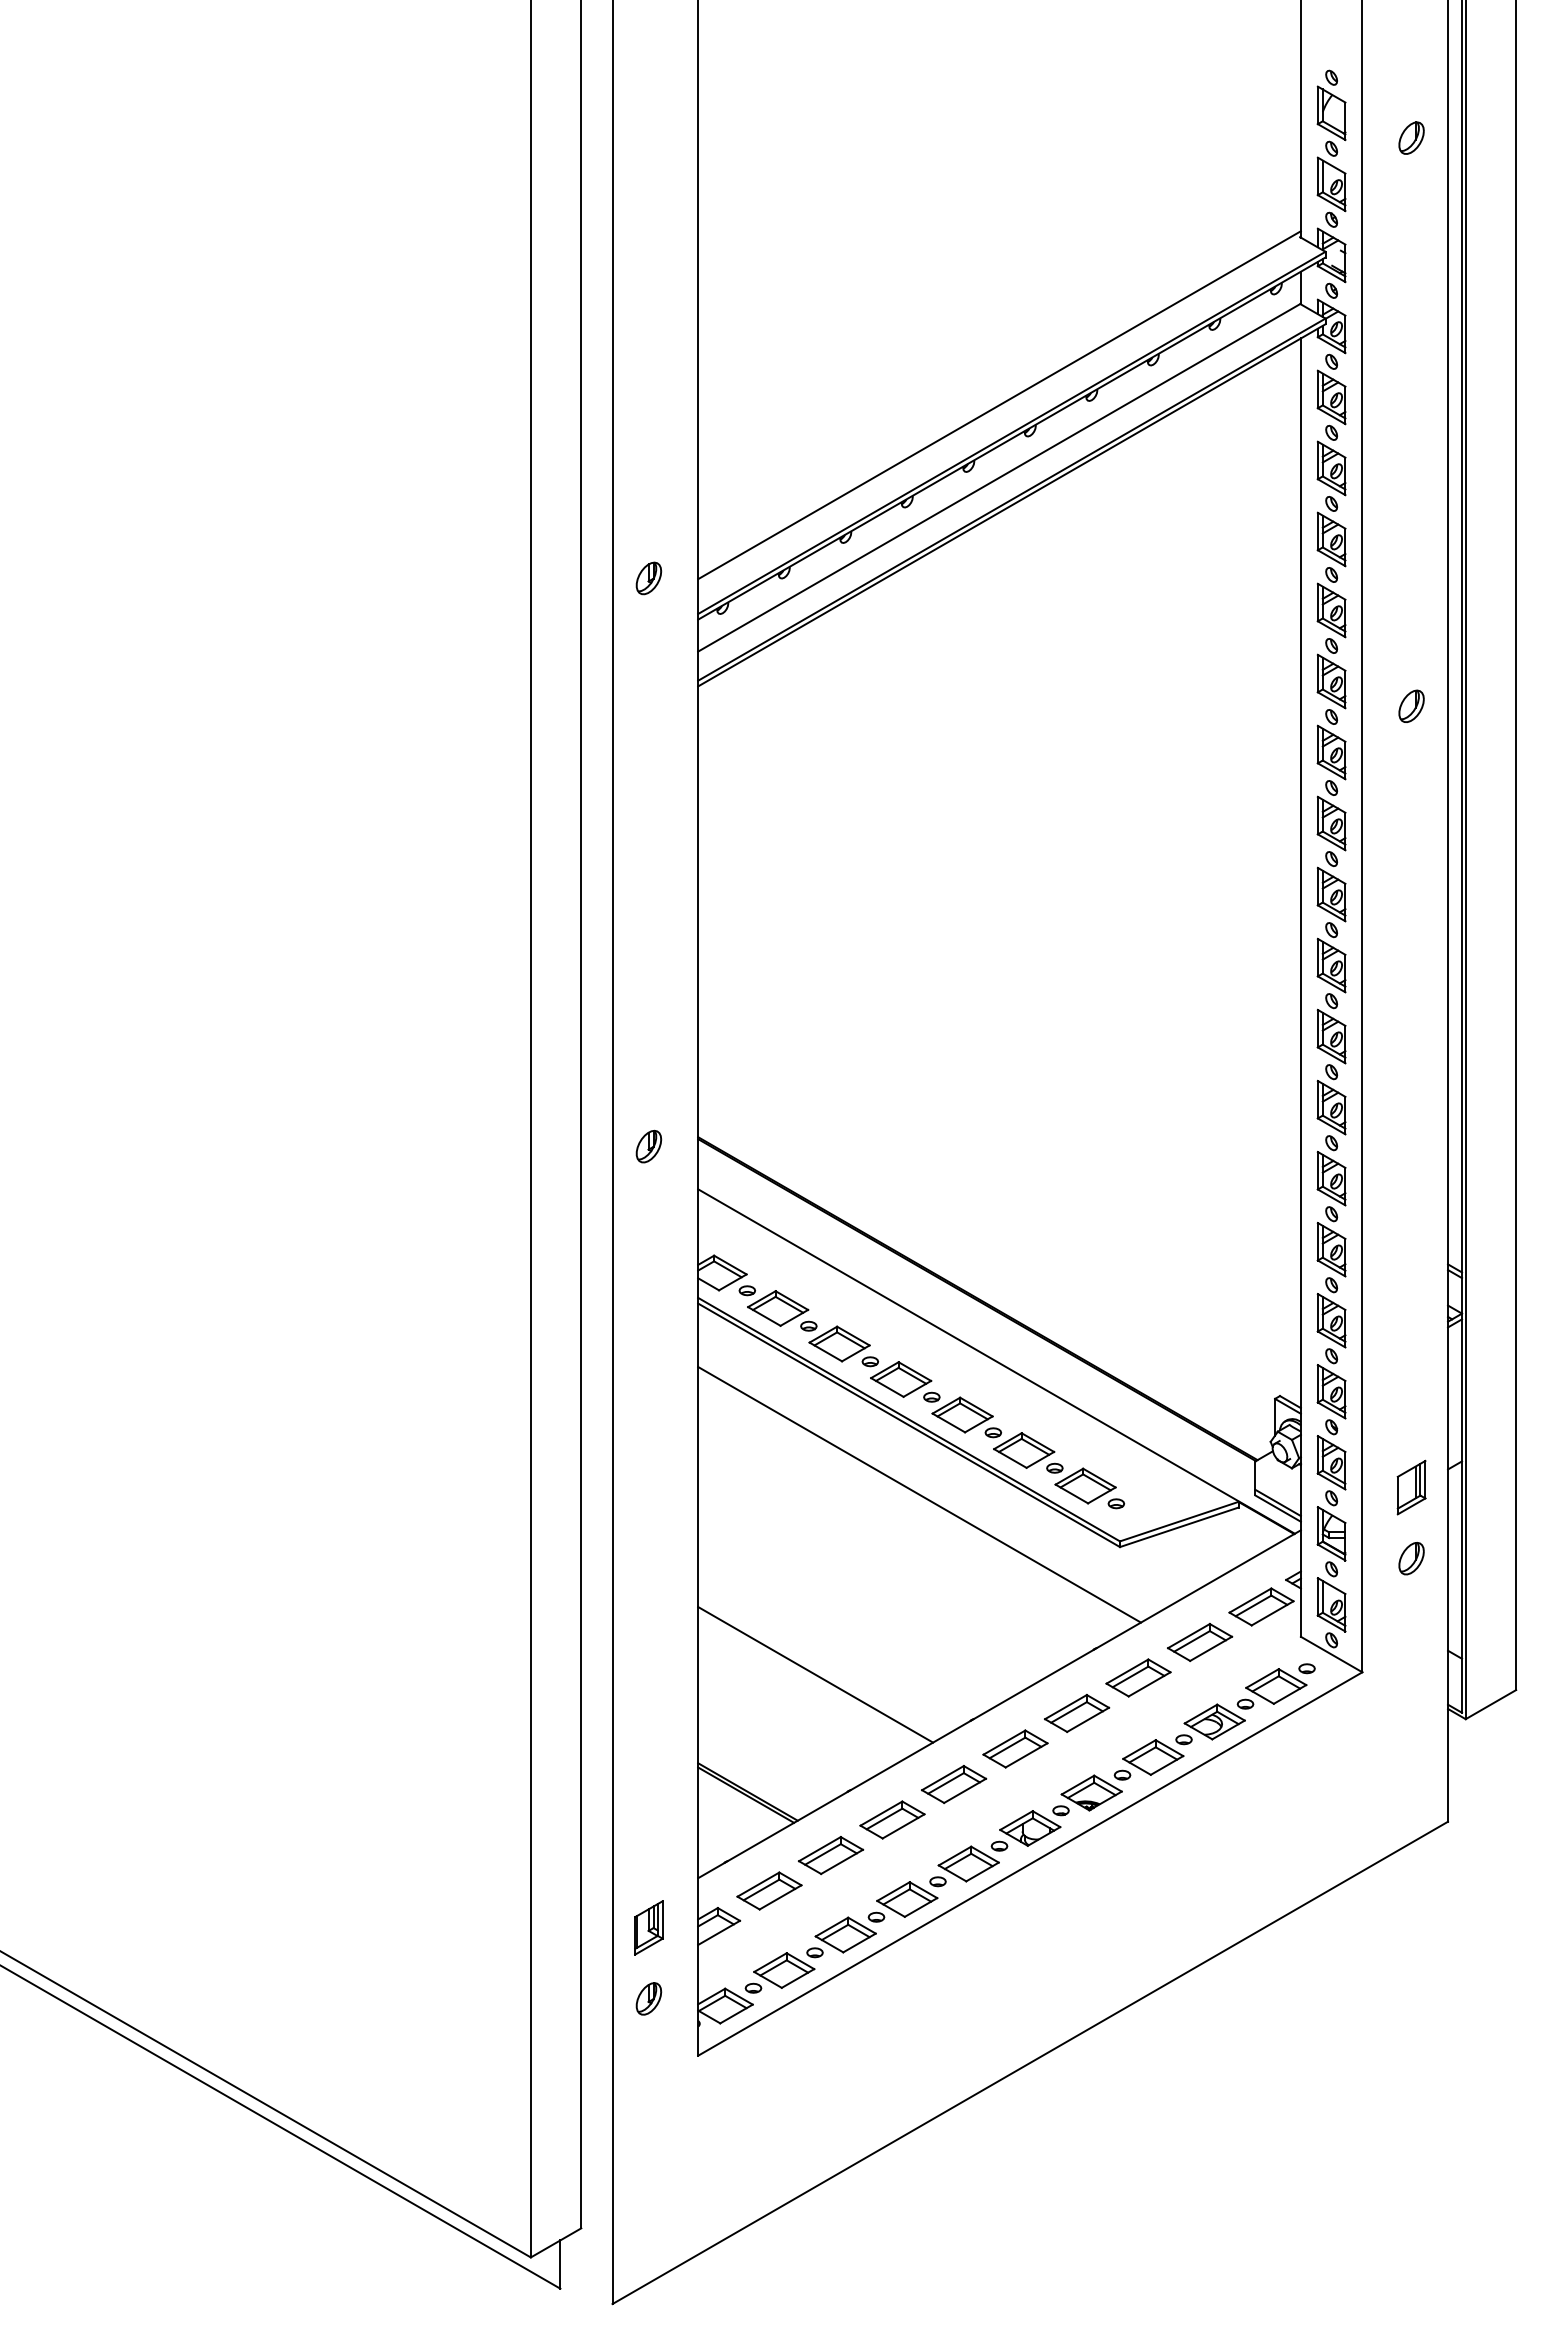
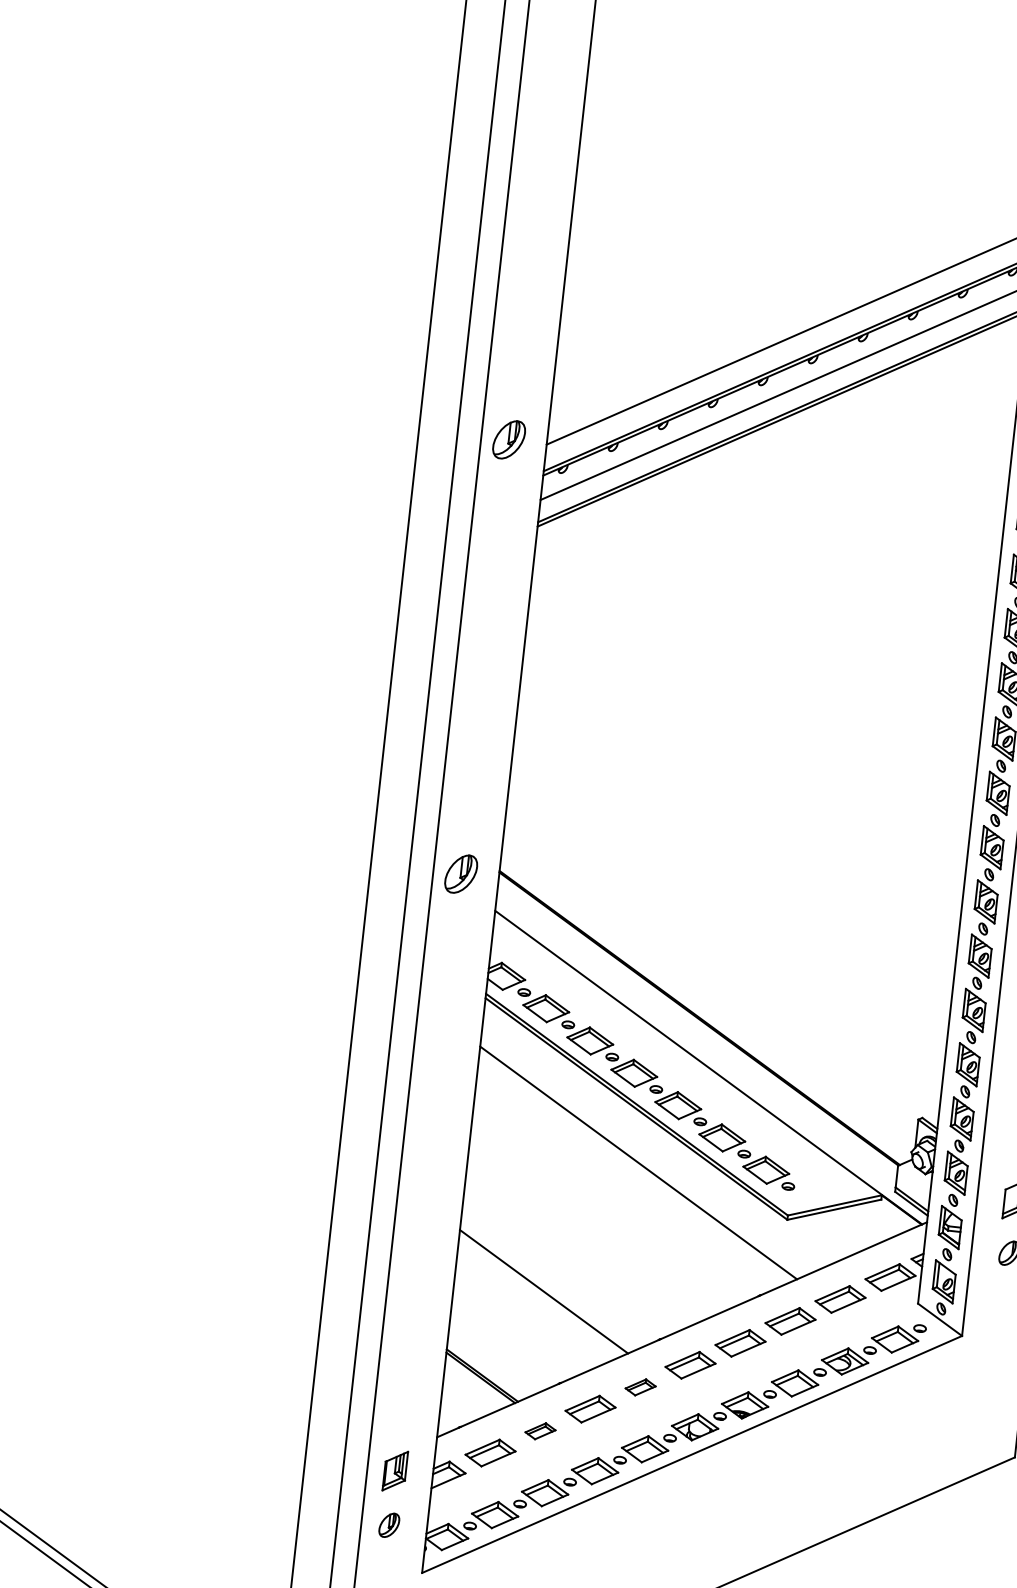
part: (648, 578) -> (508, 439), size x1.6
part: (648, 1146) -> (460, 873), size x1.6
part: (954, 1784) -> (640, 1387), size x0.6
part: (830, 1855) -> (540, 1431), size x0.6

